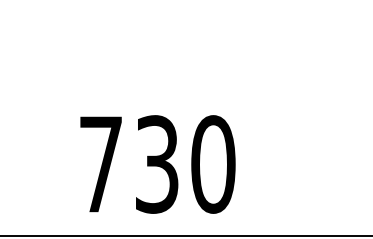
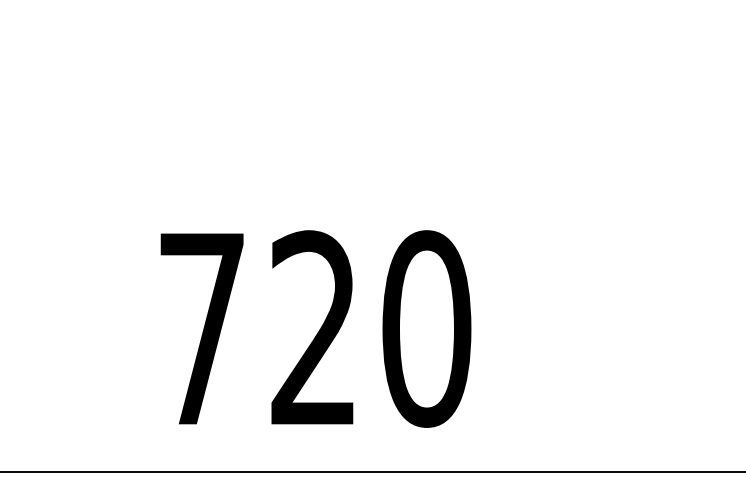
text: (156, 164) -> (312, 329), 730 -> 720

